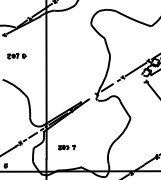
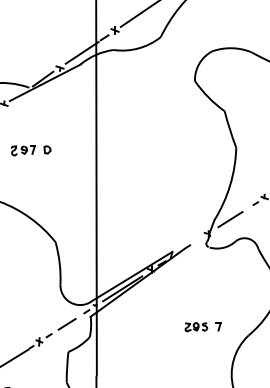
part: (66, 147) -> (202, 326), moved

